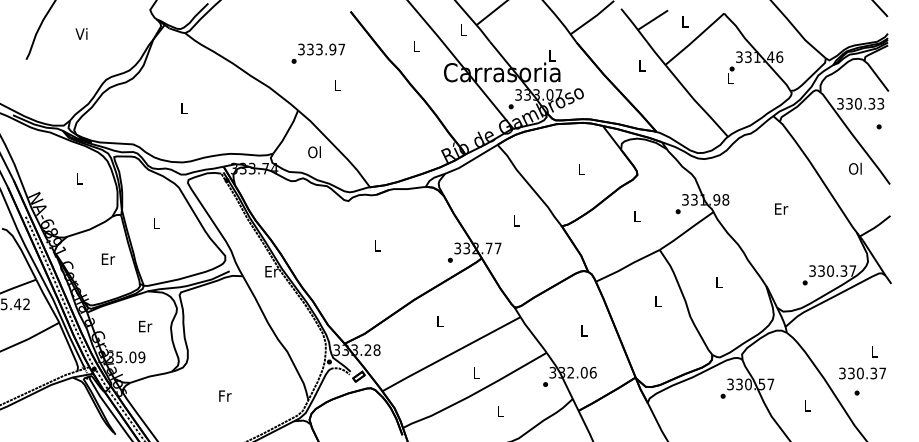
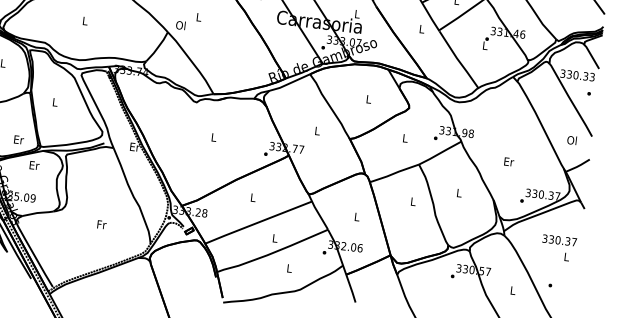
text: (314, 152) -> (180, 25), moved
text: (855, 168) -> (572, 140), moved
text: (781, 208) -> (509, 161), moved
text: (108, 258) -> (19, 139), moved
text: (145, 326) -> (34, 165), moved
text: (862, 373) -> (559, 240), moved
text: (225, 395) -> (102, 224), moved

